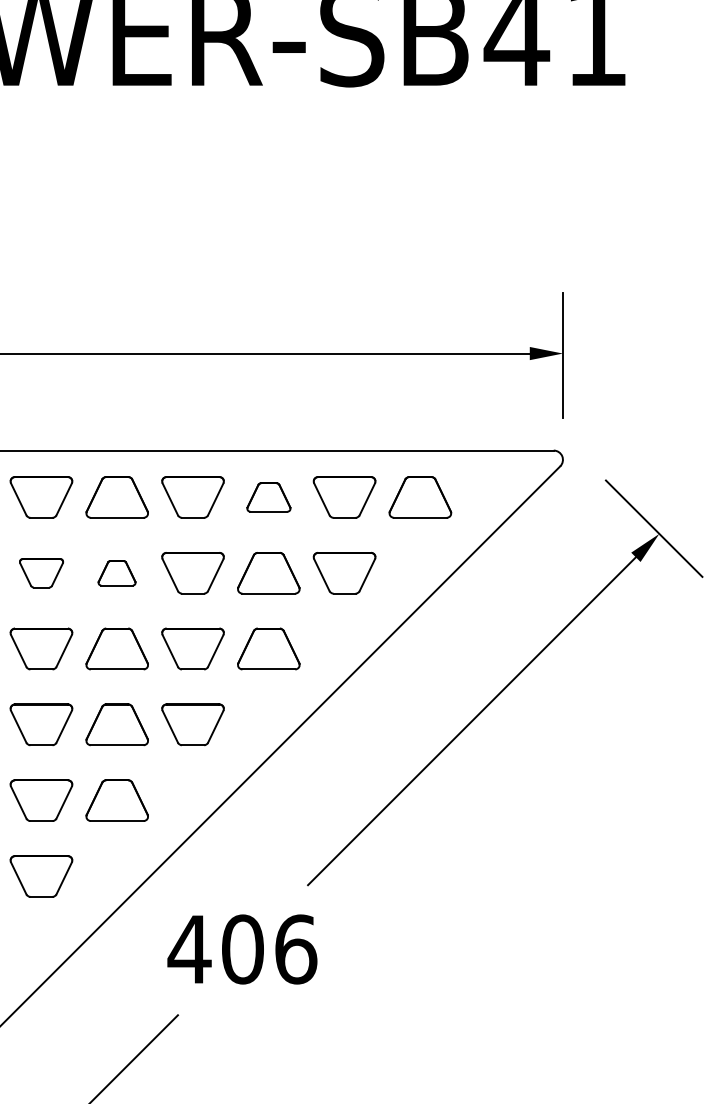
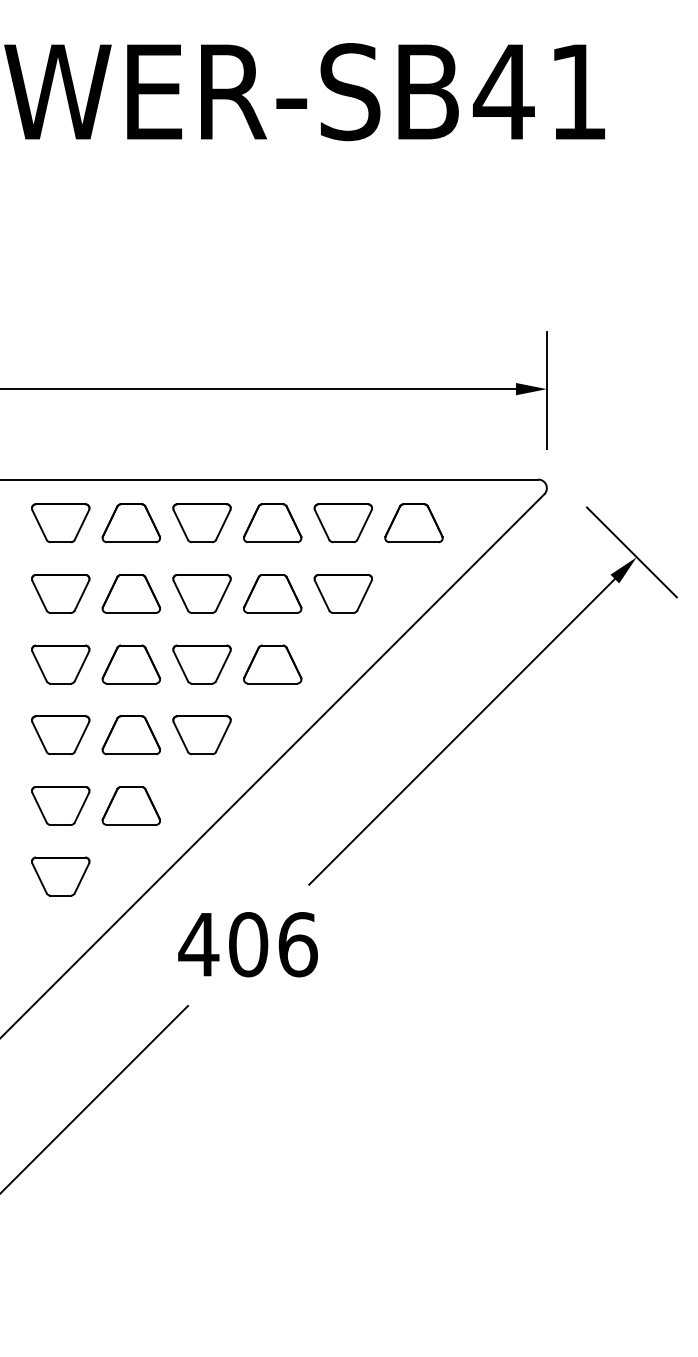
part: (268, 497) -> (272, 523), size x1.43
part: (41, 572) -> (60, 593), size x1.43
part: (116, 572) -> (130, 593), size x1.67

